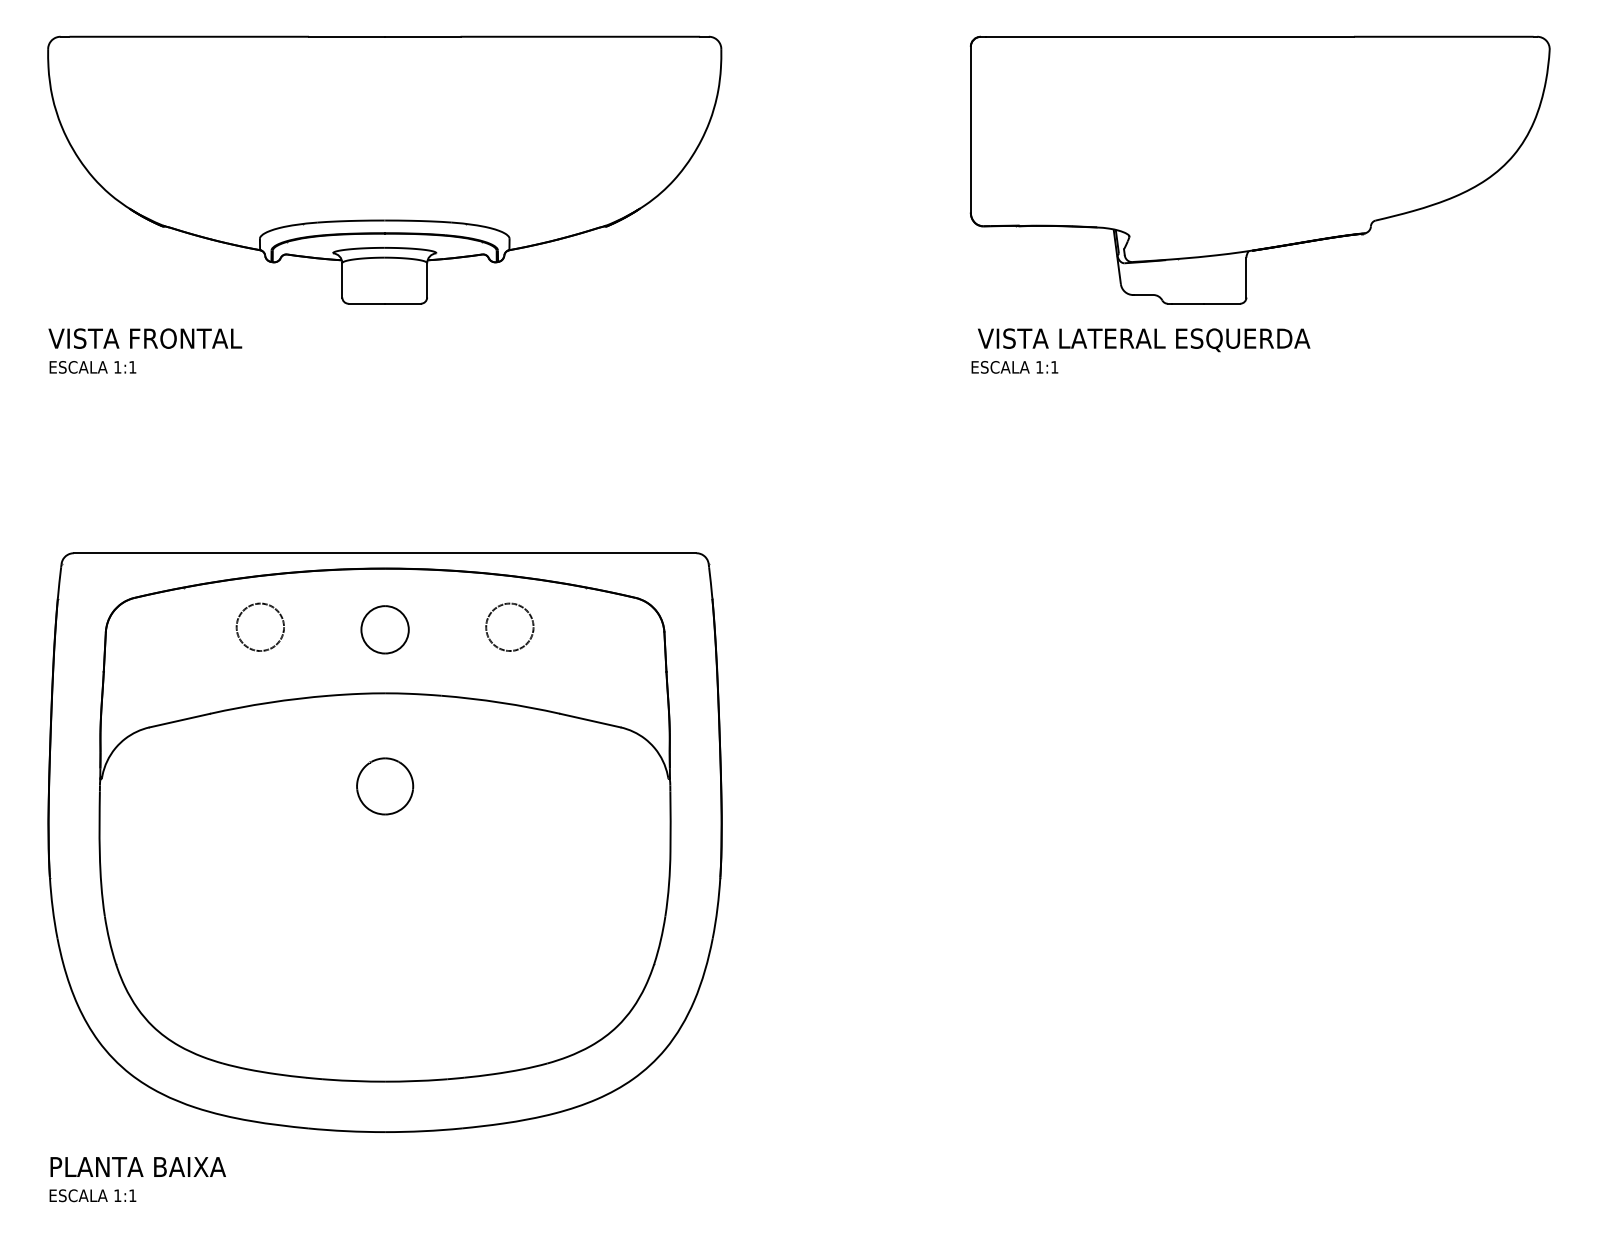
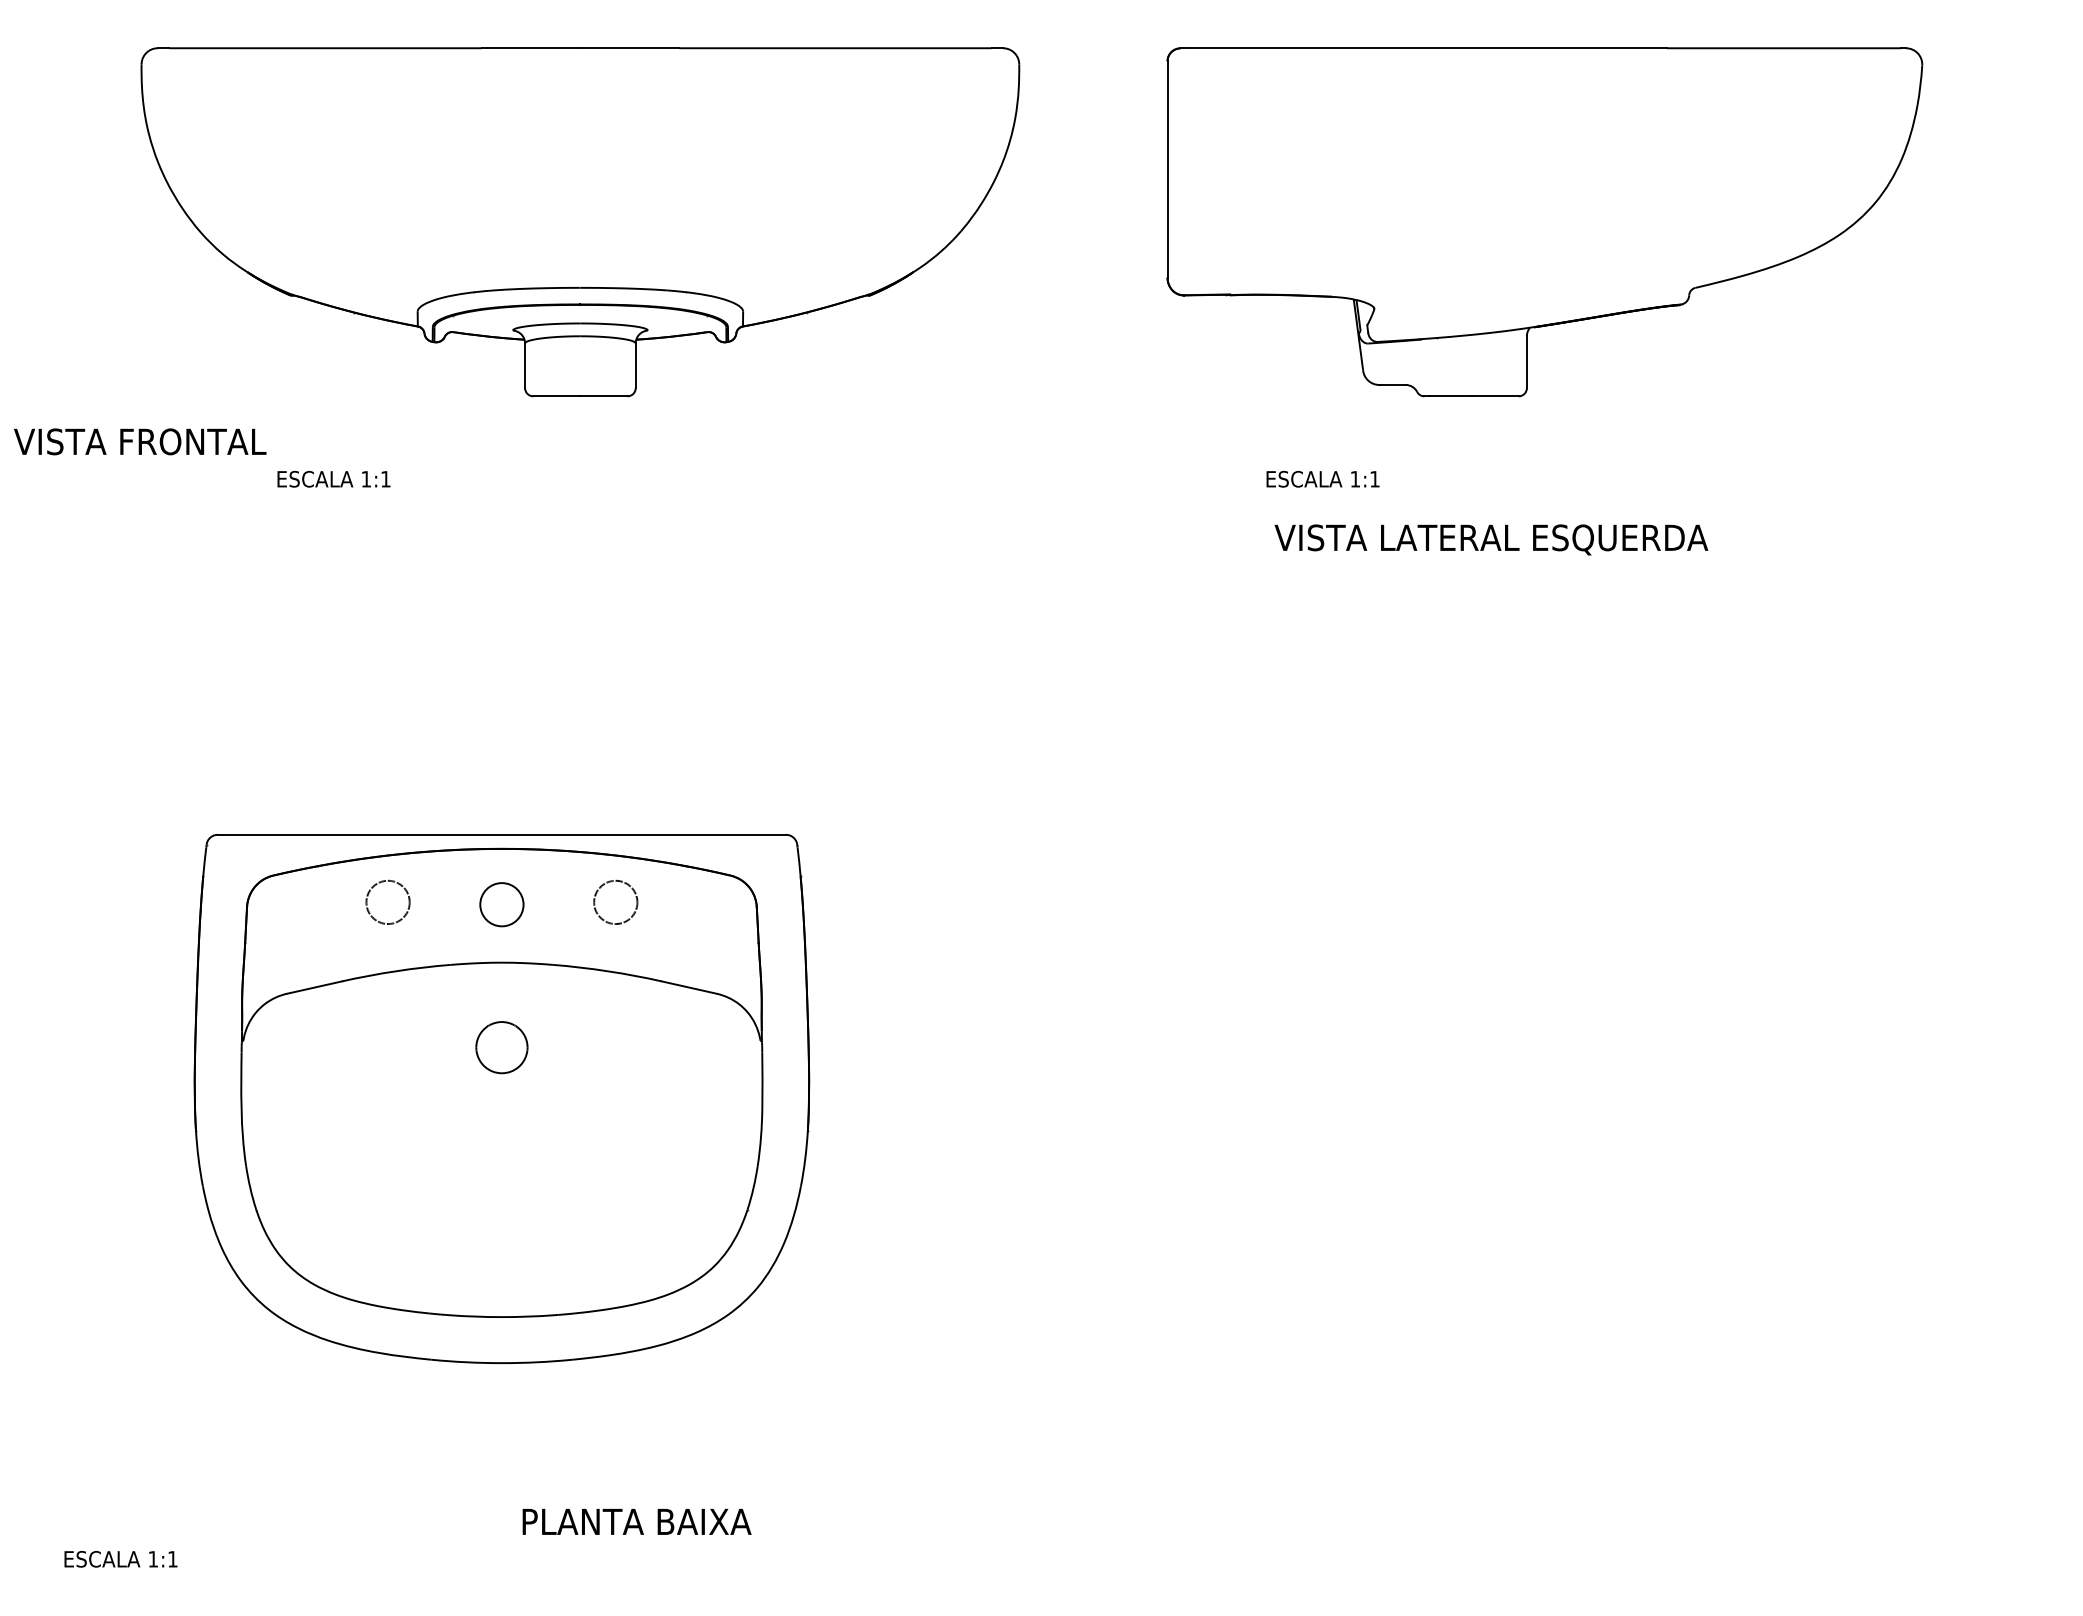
part: (384, 170) -> (580, 222), moved
part: (1259, 170) -> (1544, 222), moved
text: (145, 338) -> (140, 441), moved
text: (1144, 339) -> (1491, 539), moved
text: (92, 366) -> (333, 478), moved
part: (384, 842) -> (501, 1098), size x0.7
text: (137, 1166) -> (636, 1521), moved

